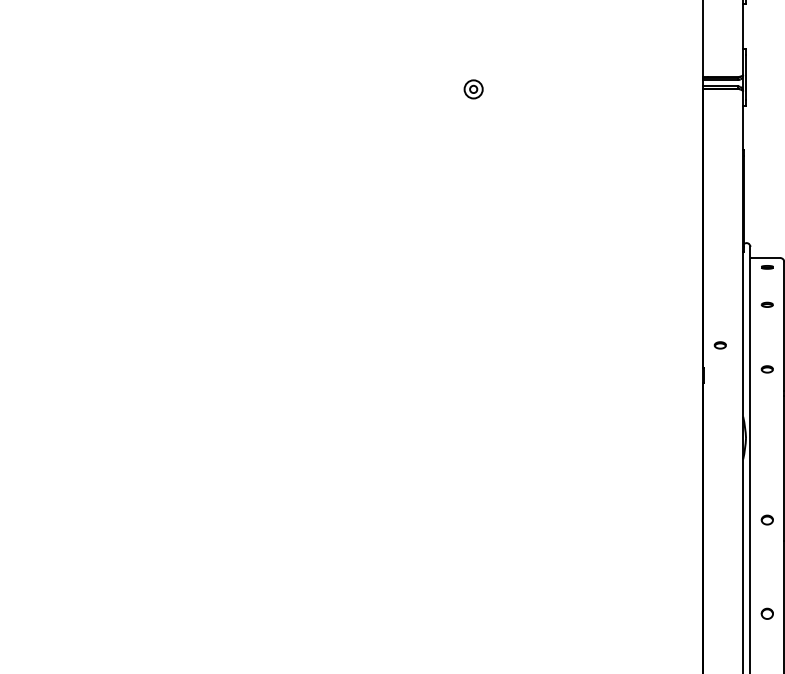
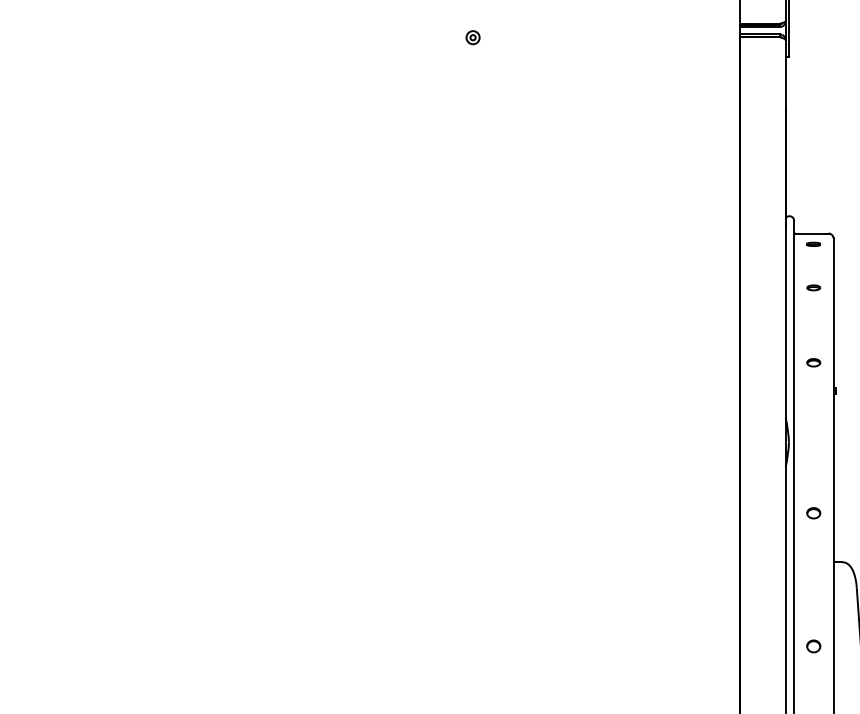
part: (473, 88) -> (472, 36), size x0.62
part: (719, 345) -> (758, 335), removed
part: (766, 519) -> (812, 512), moved

